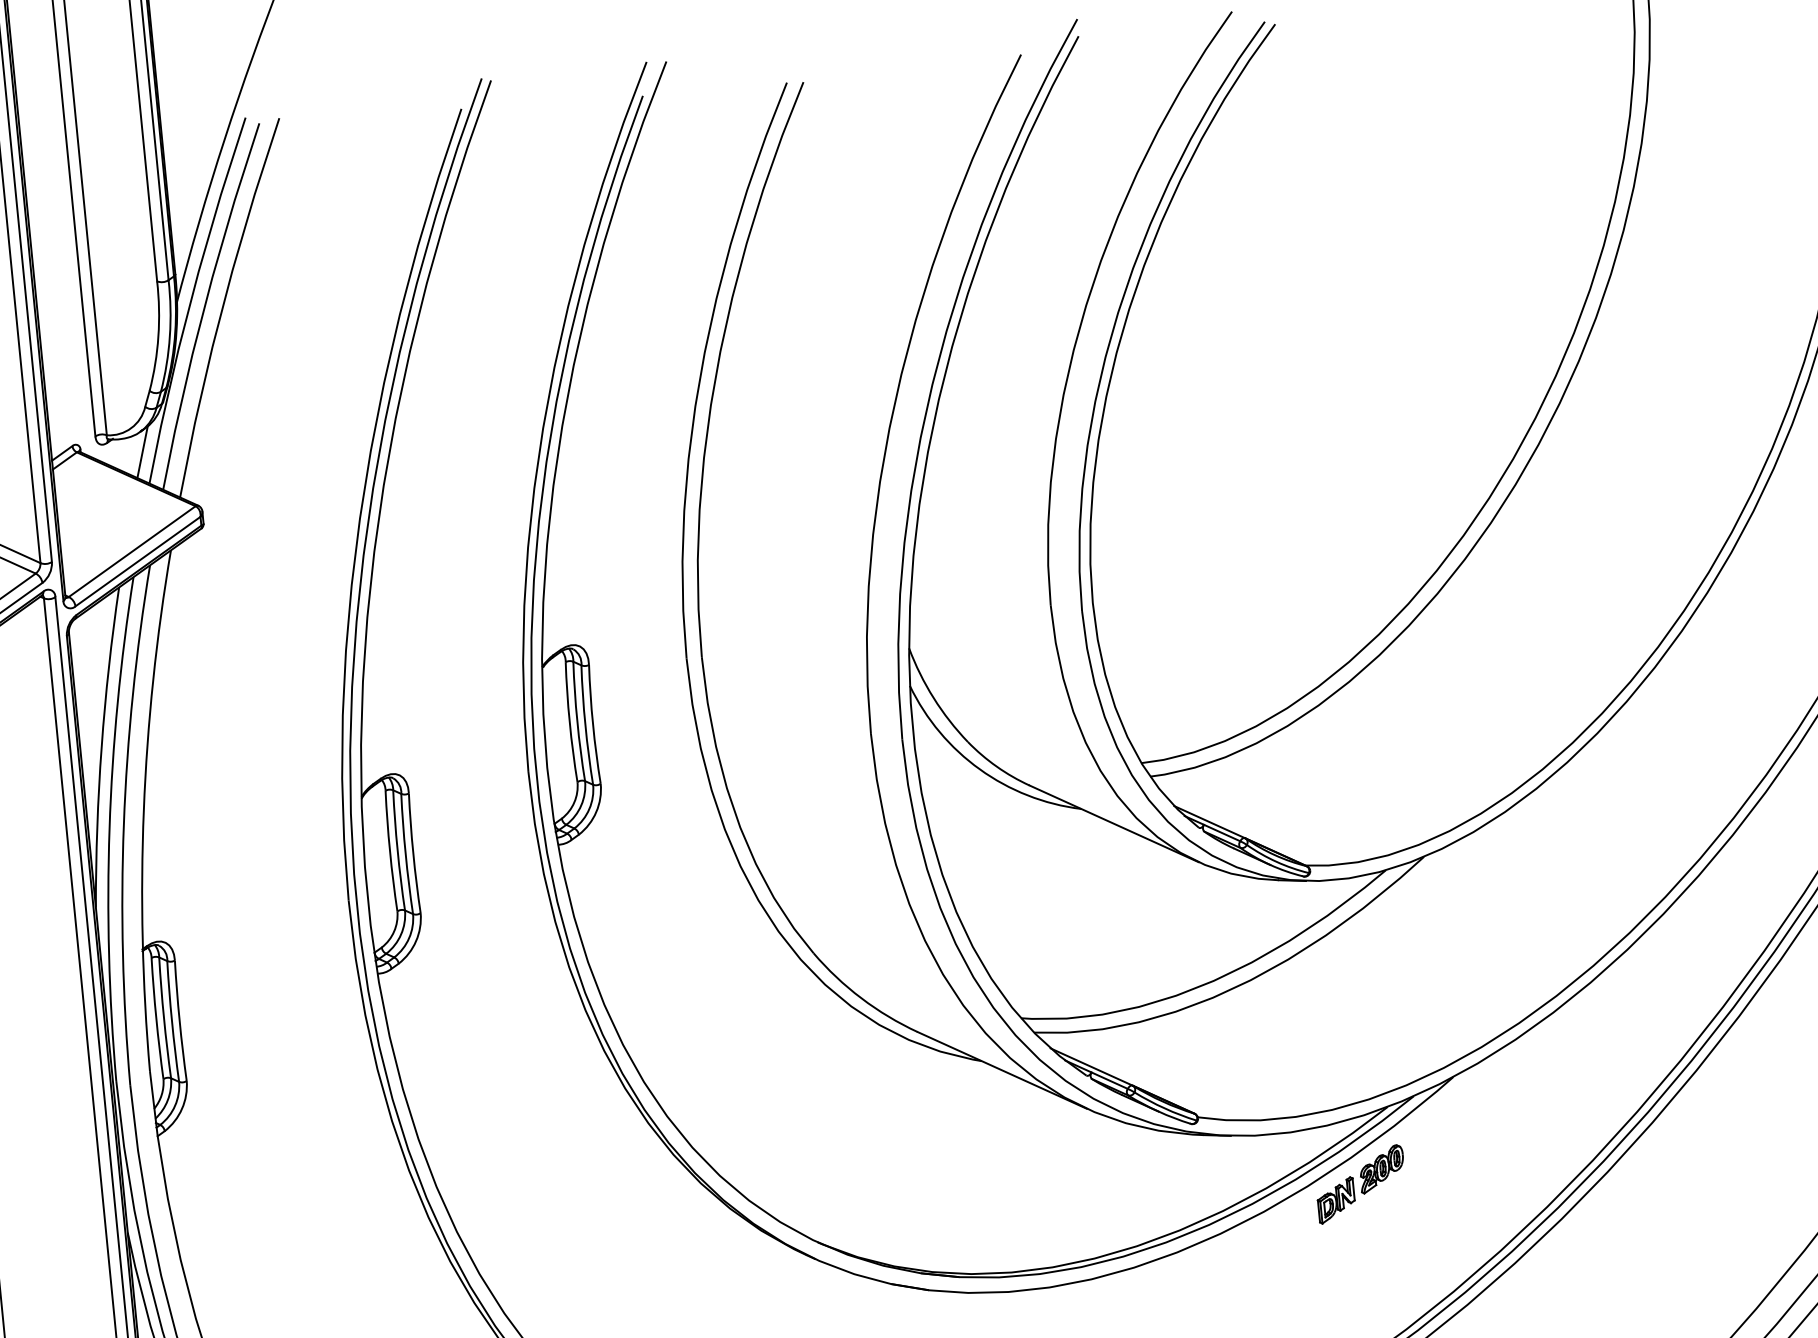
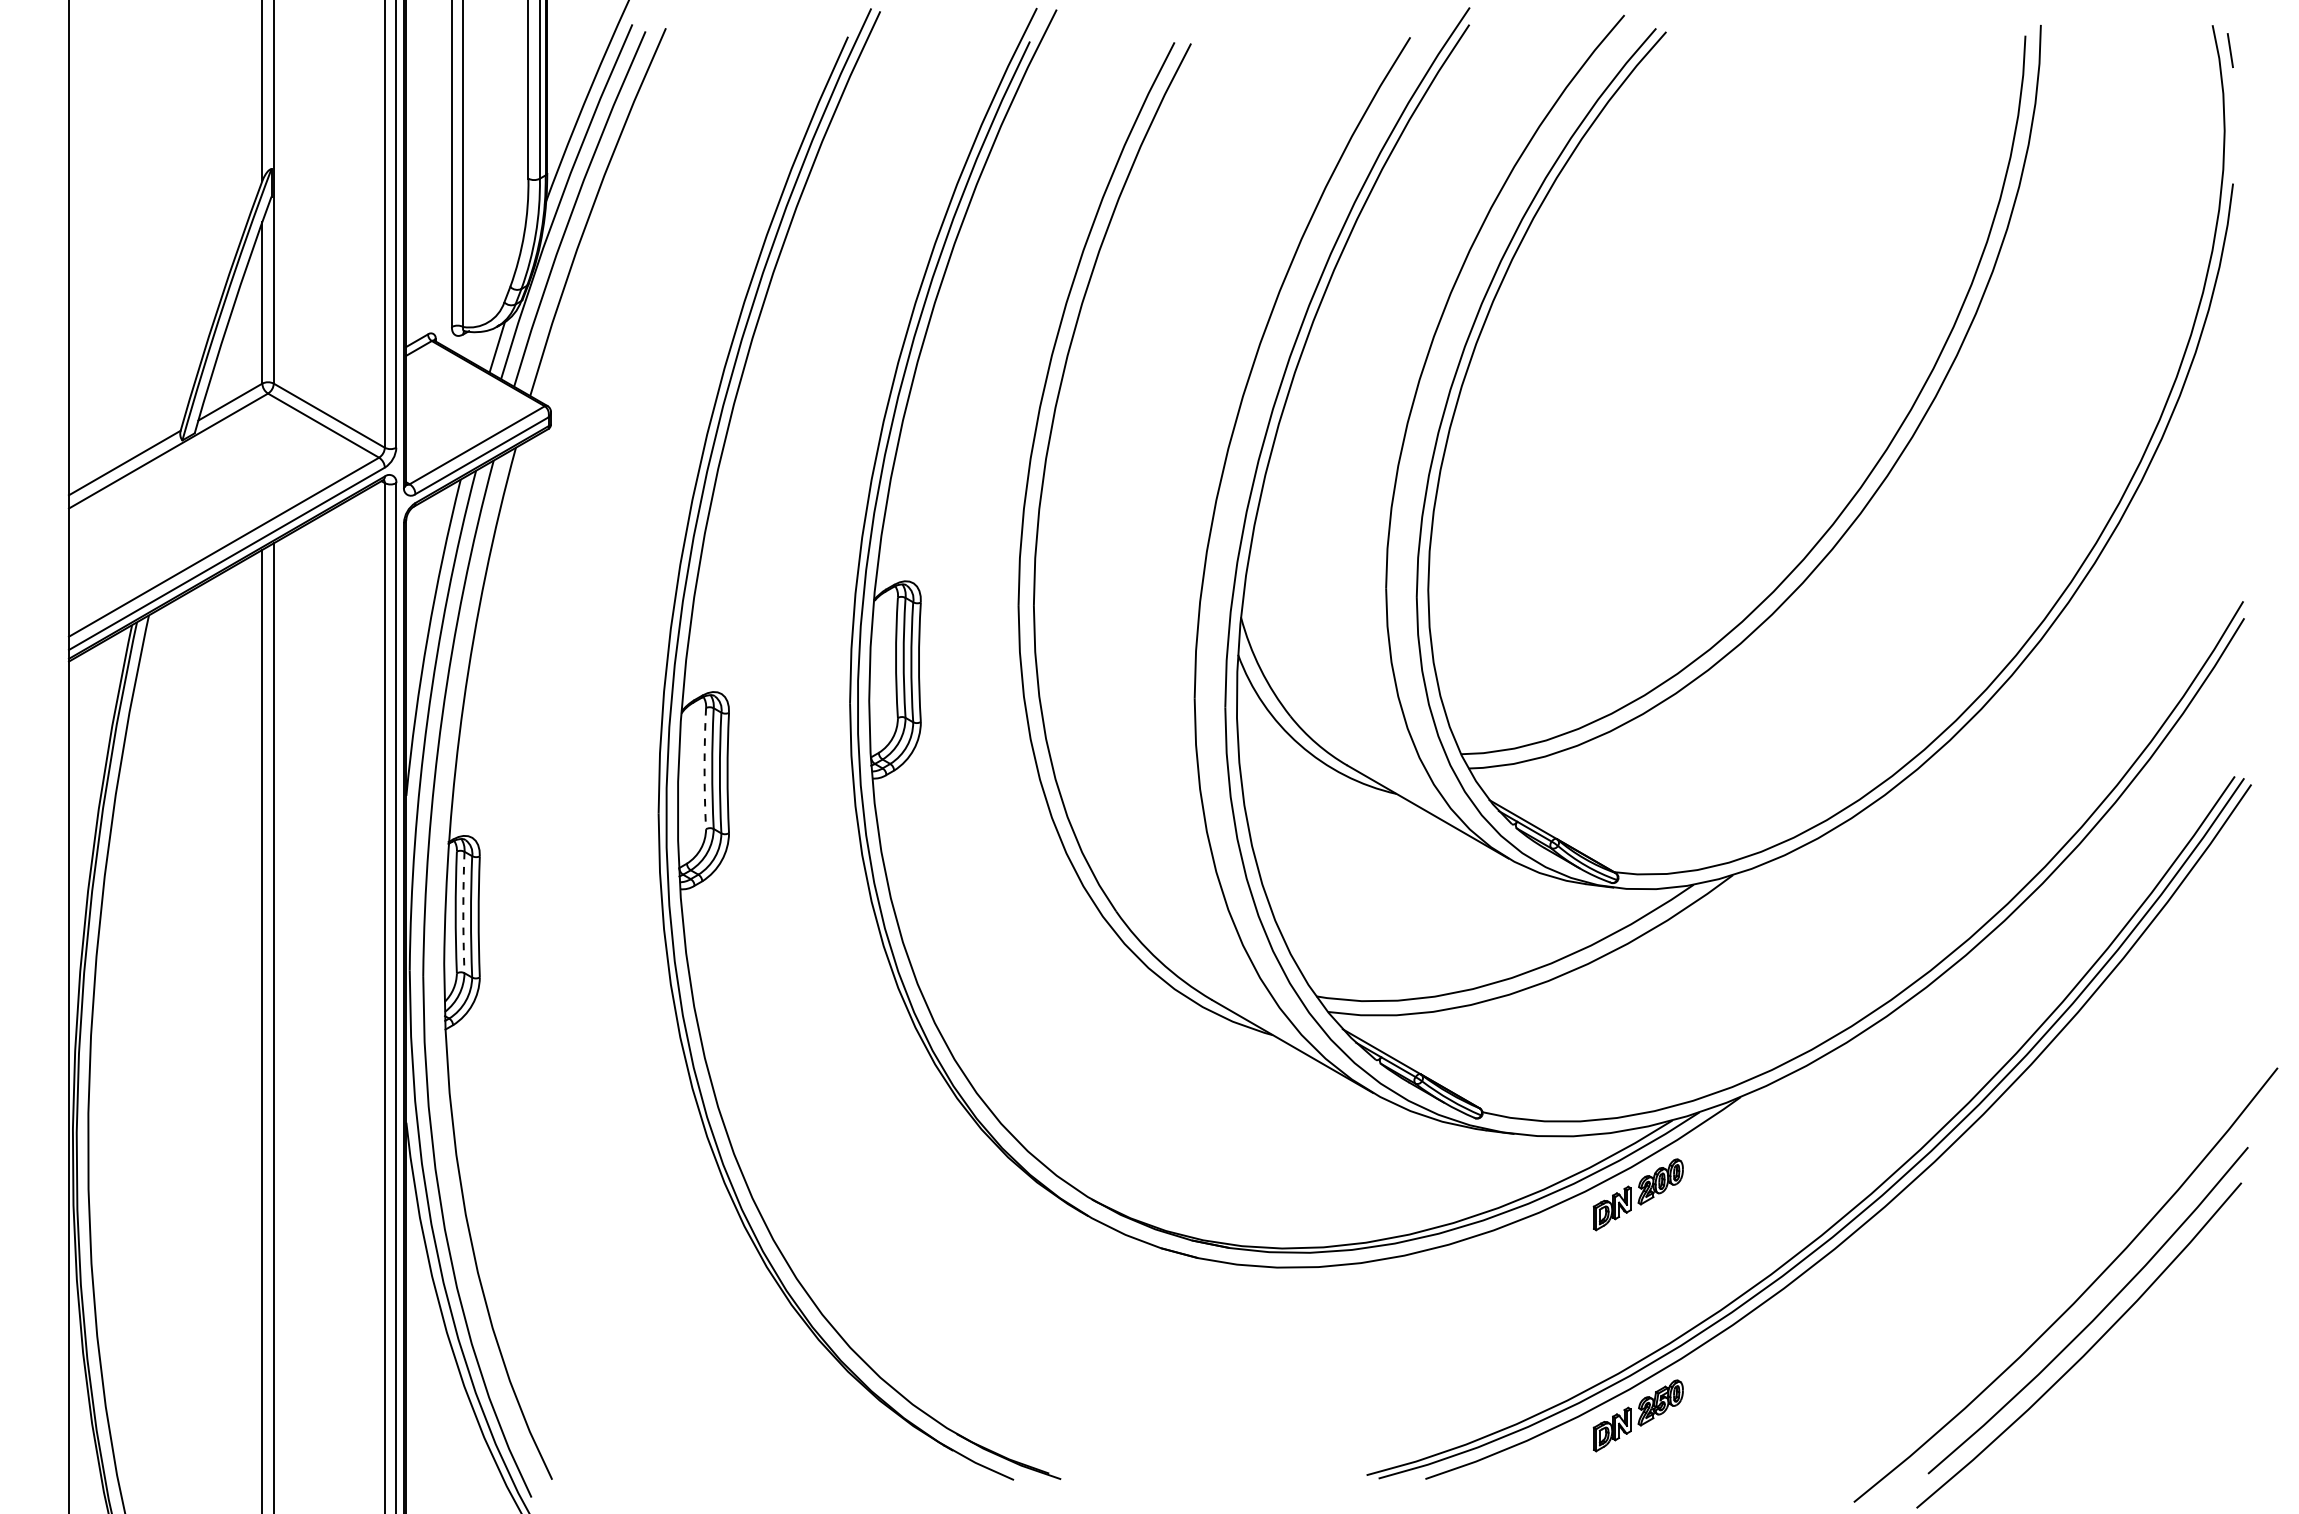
arc: (389, 851) -> (704, 768), solid -> dashed
arc: (164, 1017) -> (463, 912), solid -> dashed

